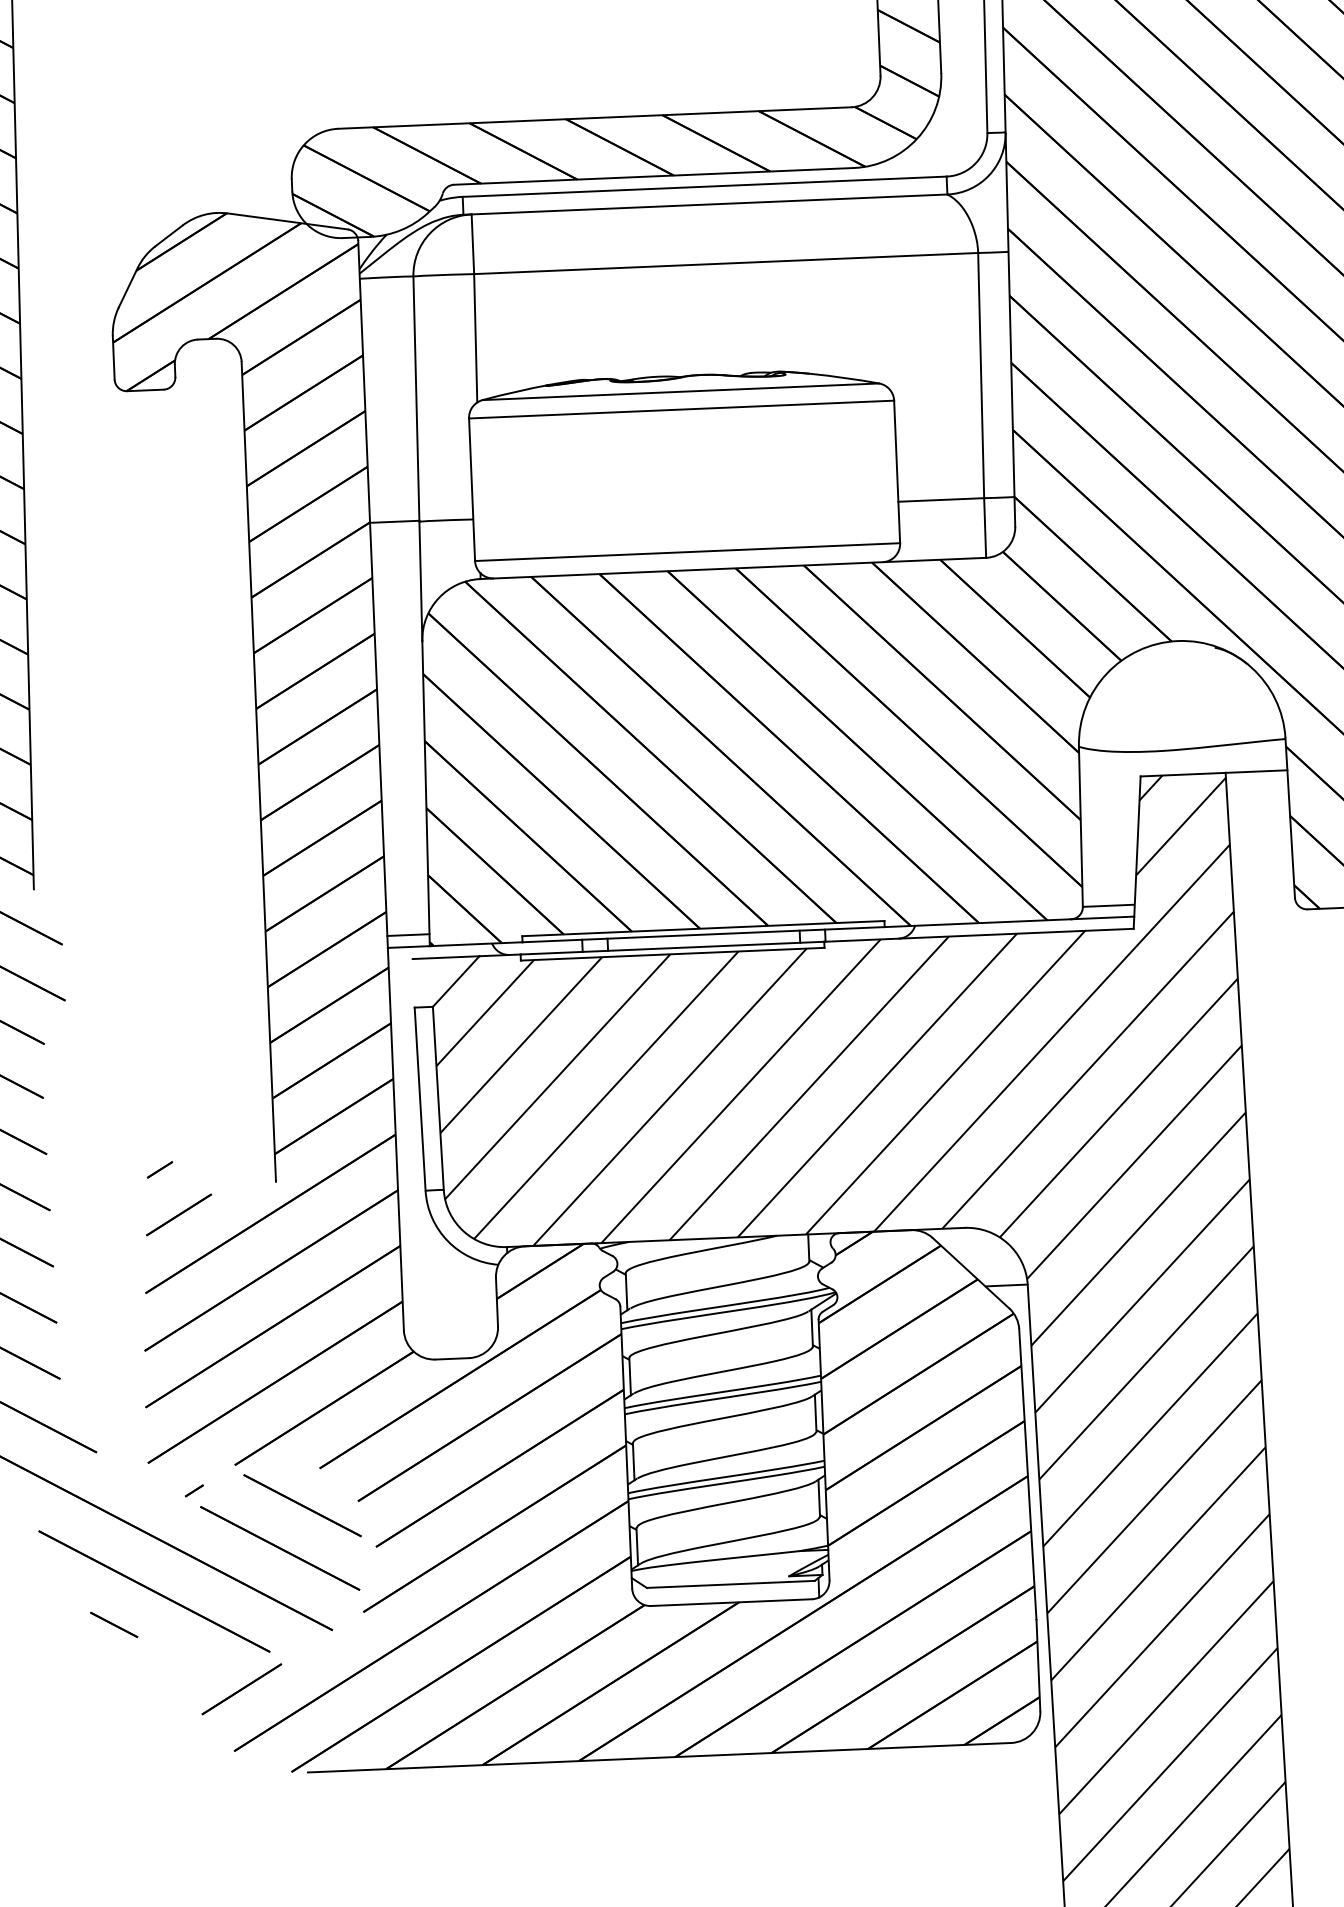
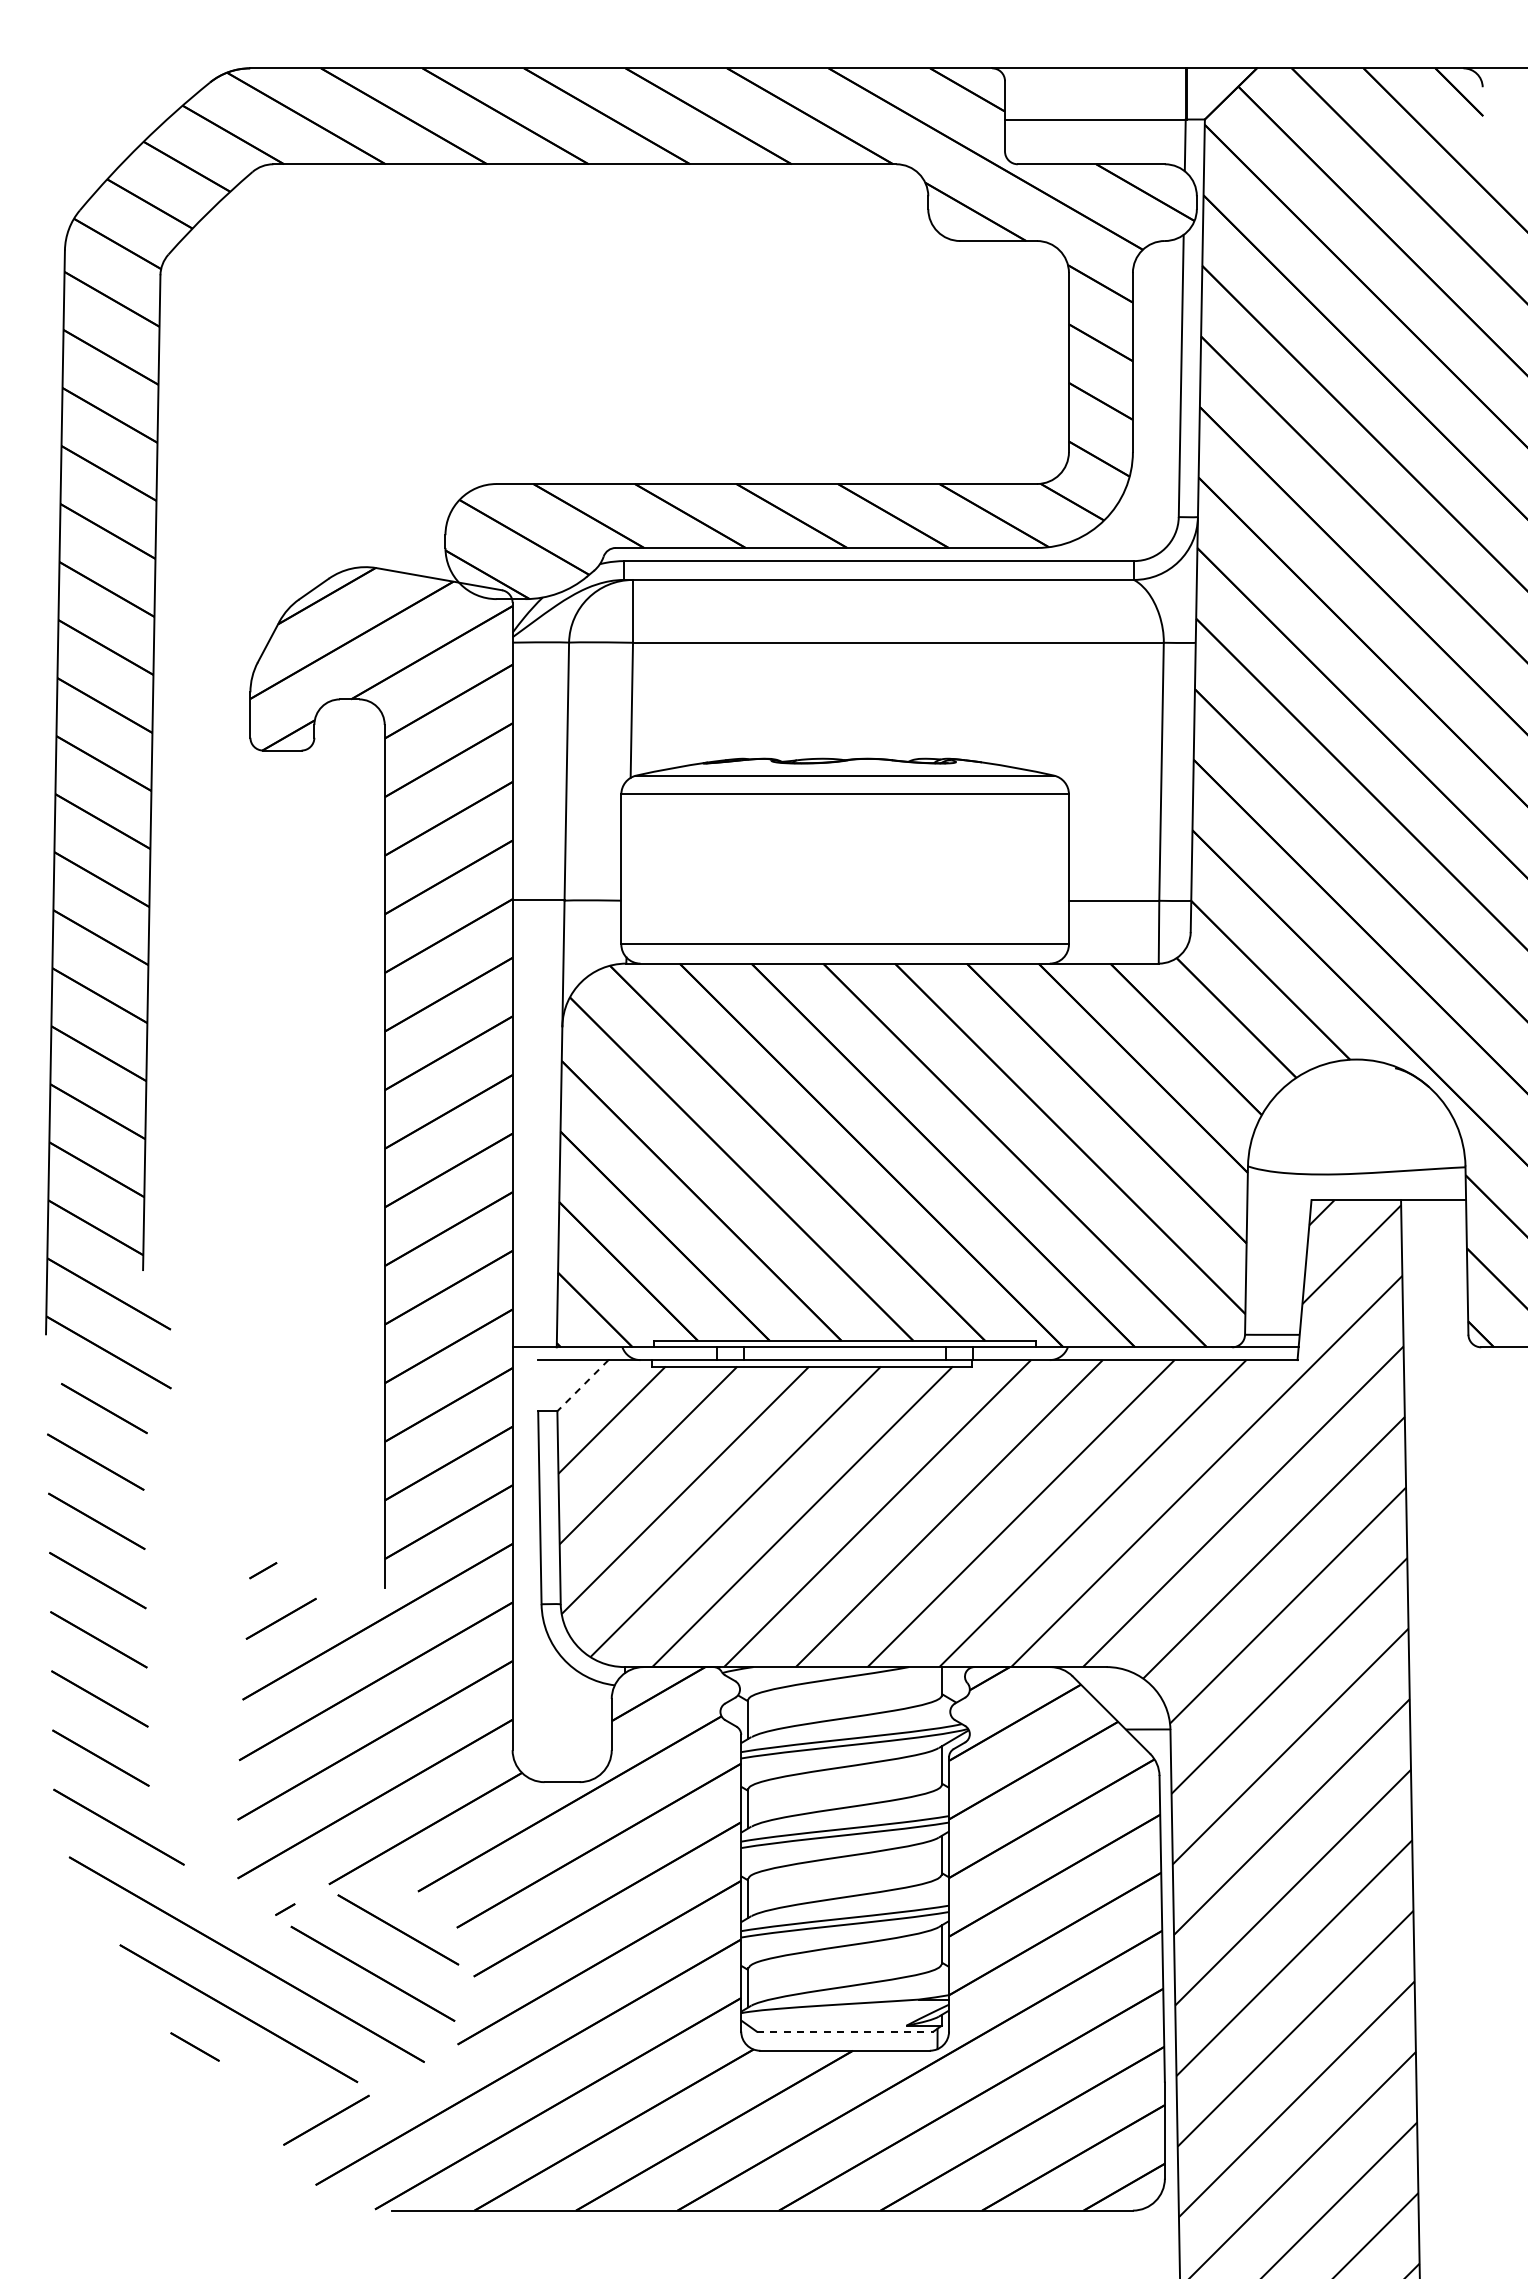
line: (408, 934) -> (534, 1334), removed
line: (455, 982) -> (582, 1386), solid -> dashed
line: (731, 1584) -> (845, 2031), solid -> dashed

